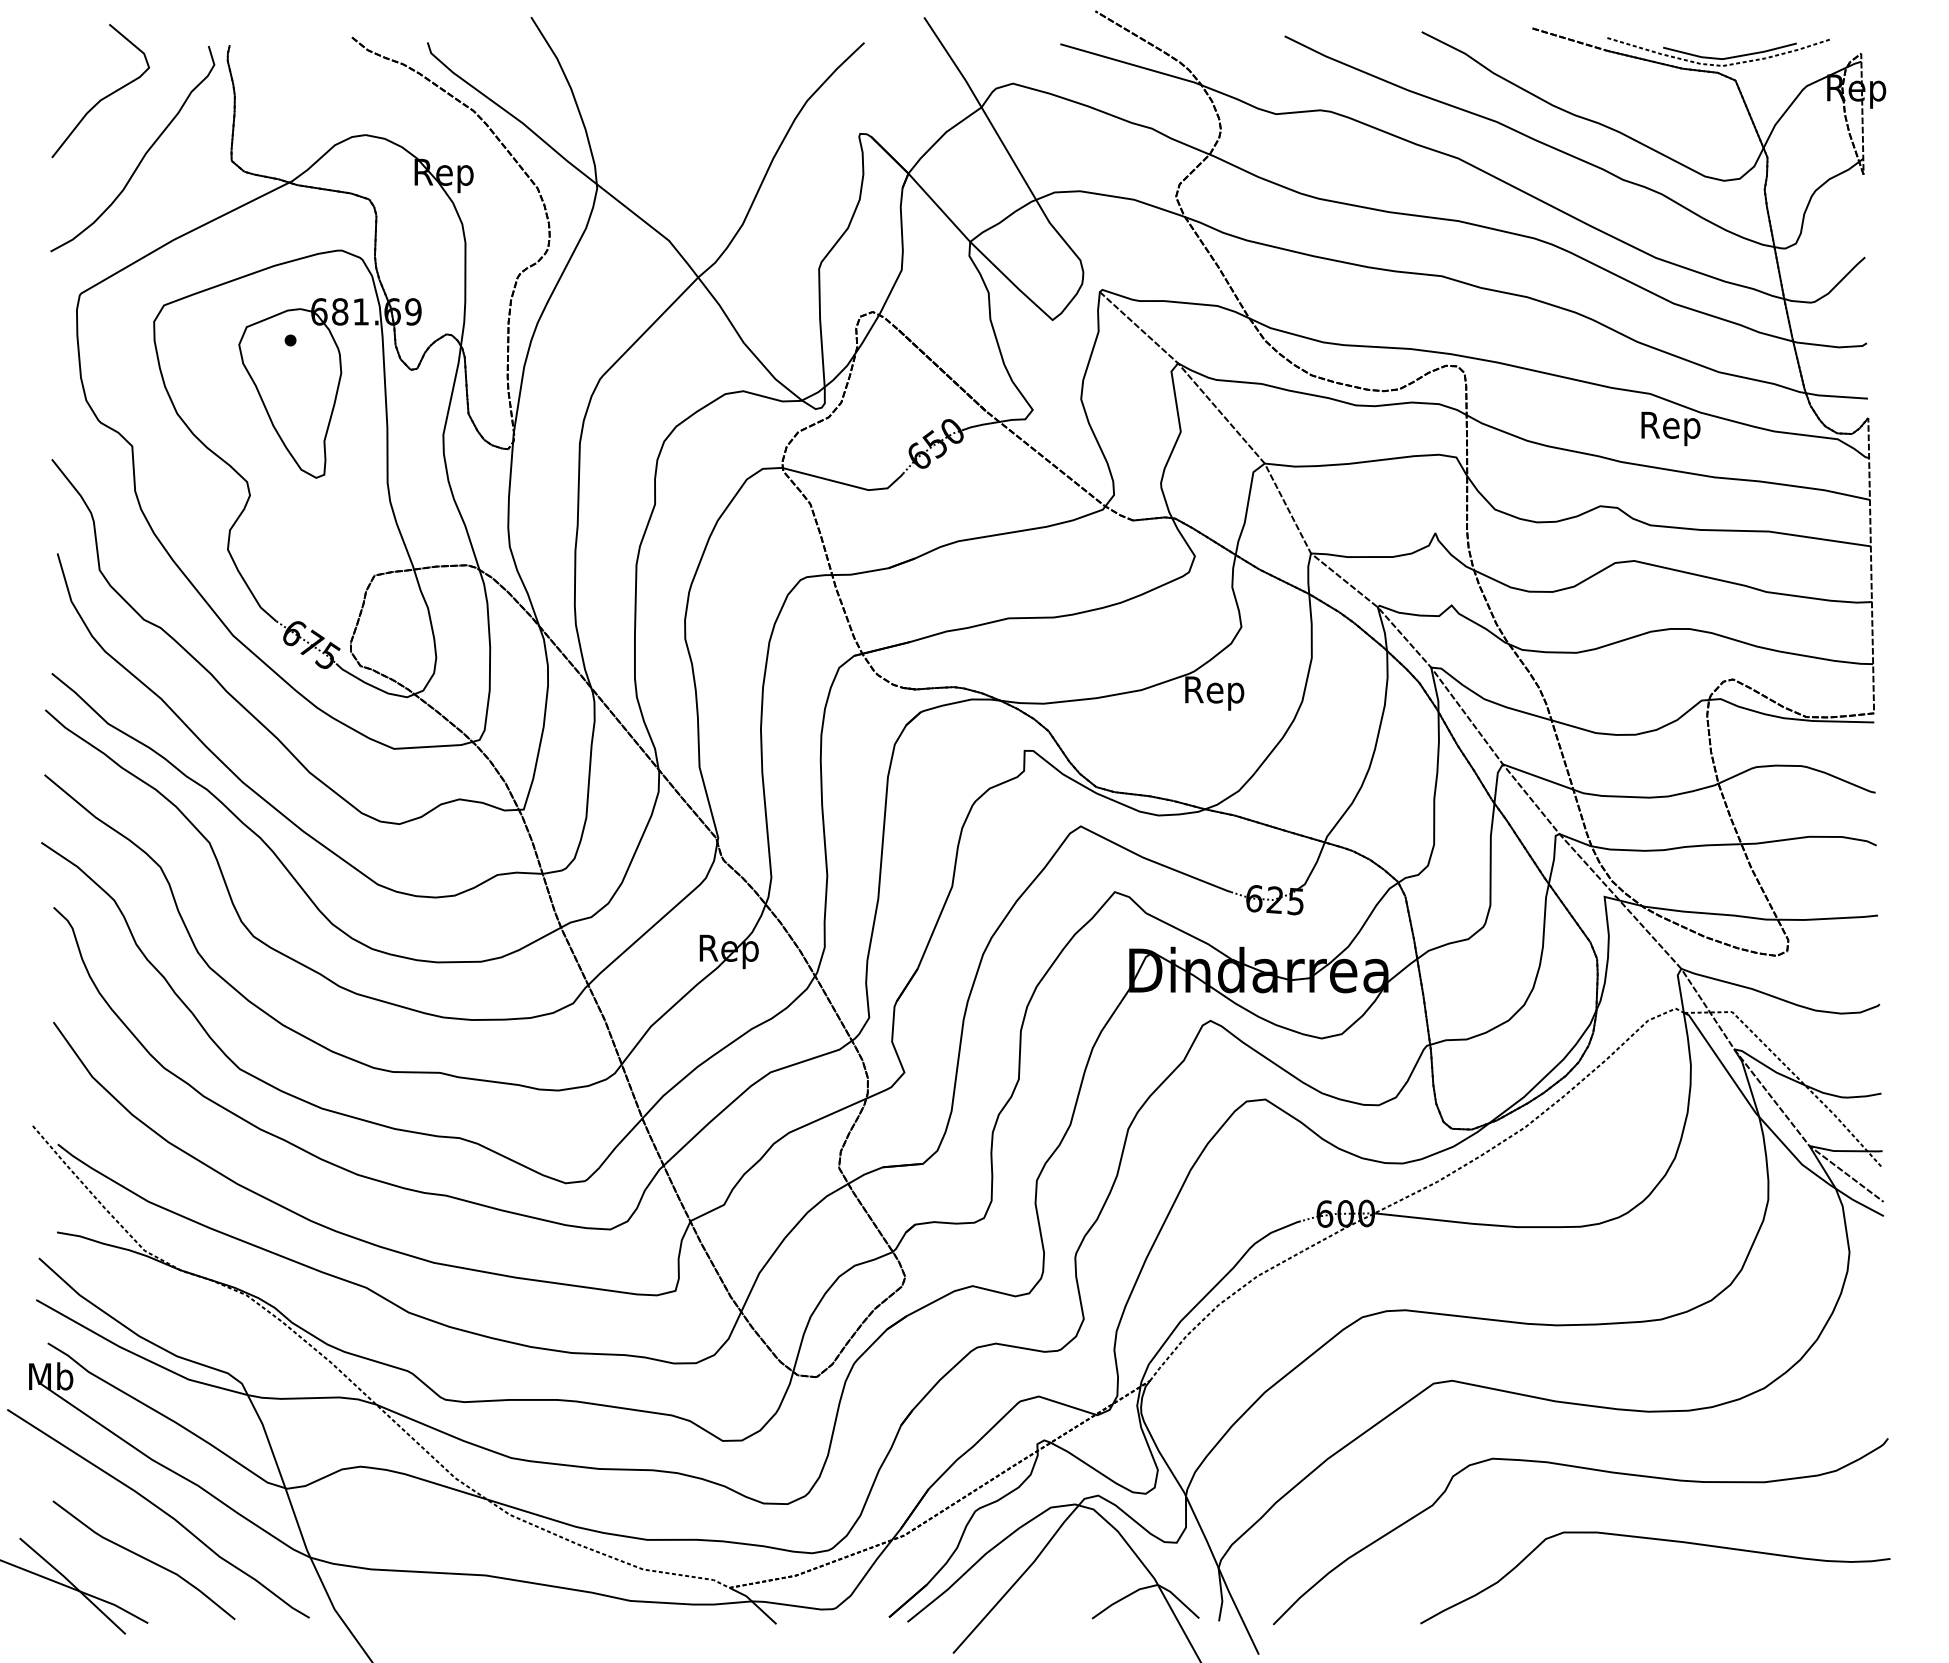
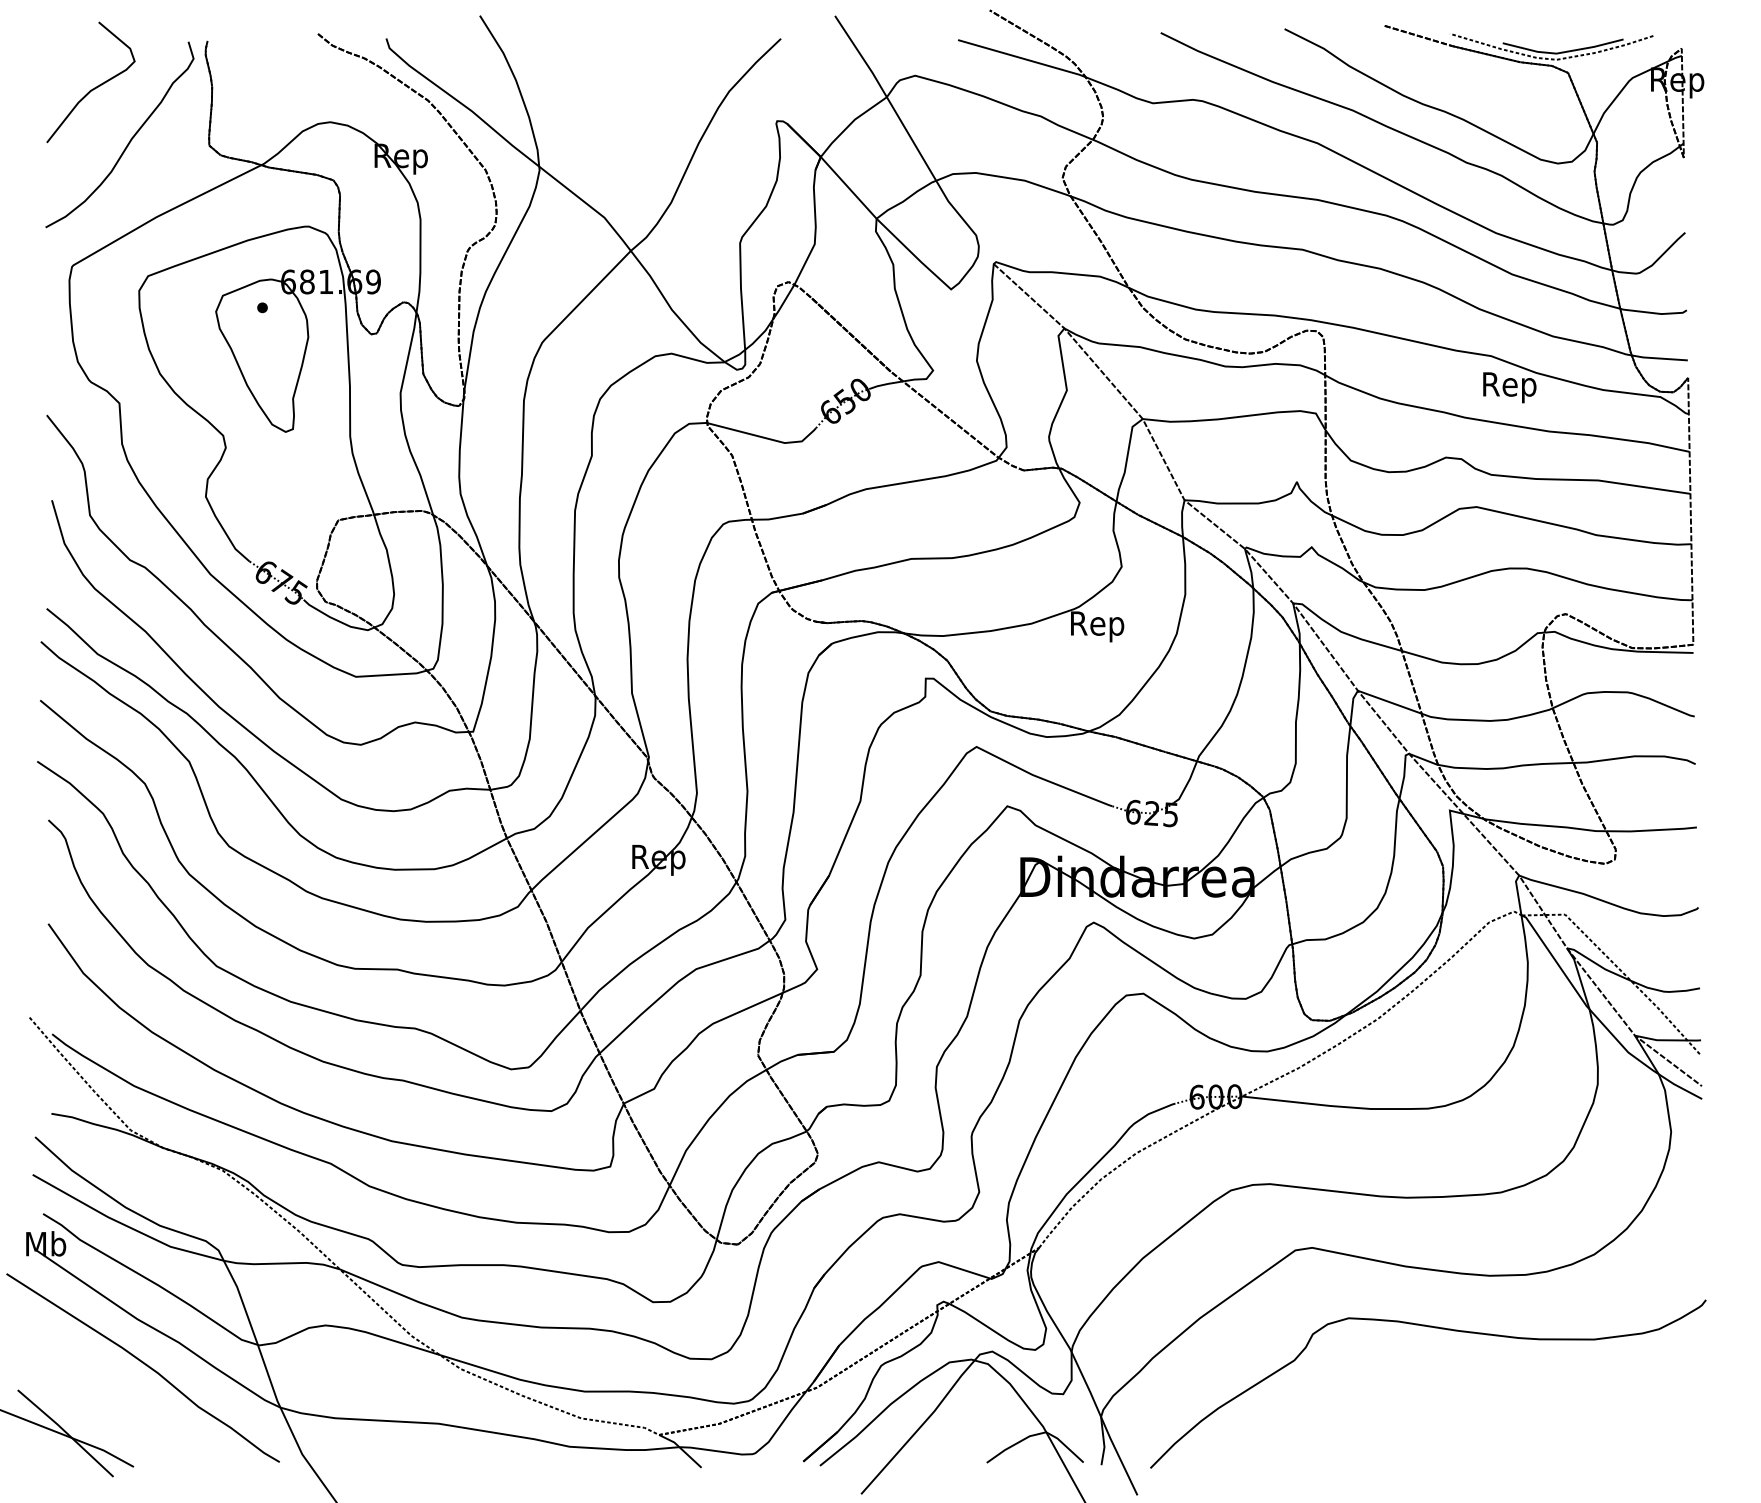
curve: (1656, 1540) -> (1496, 1392), removed
curve: (144, 1559) -> (130, 1409), removed

